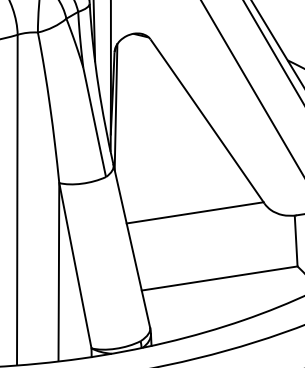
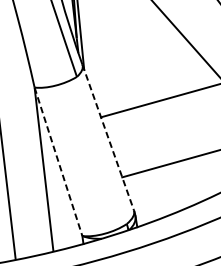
line: (131, 246) -> (107, 137), solid -> dashed
line: (75, 266) -> (58, 162), solid -> dashed

